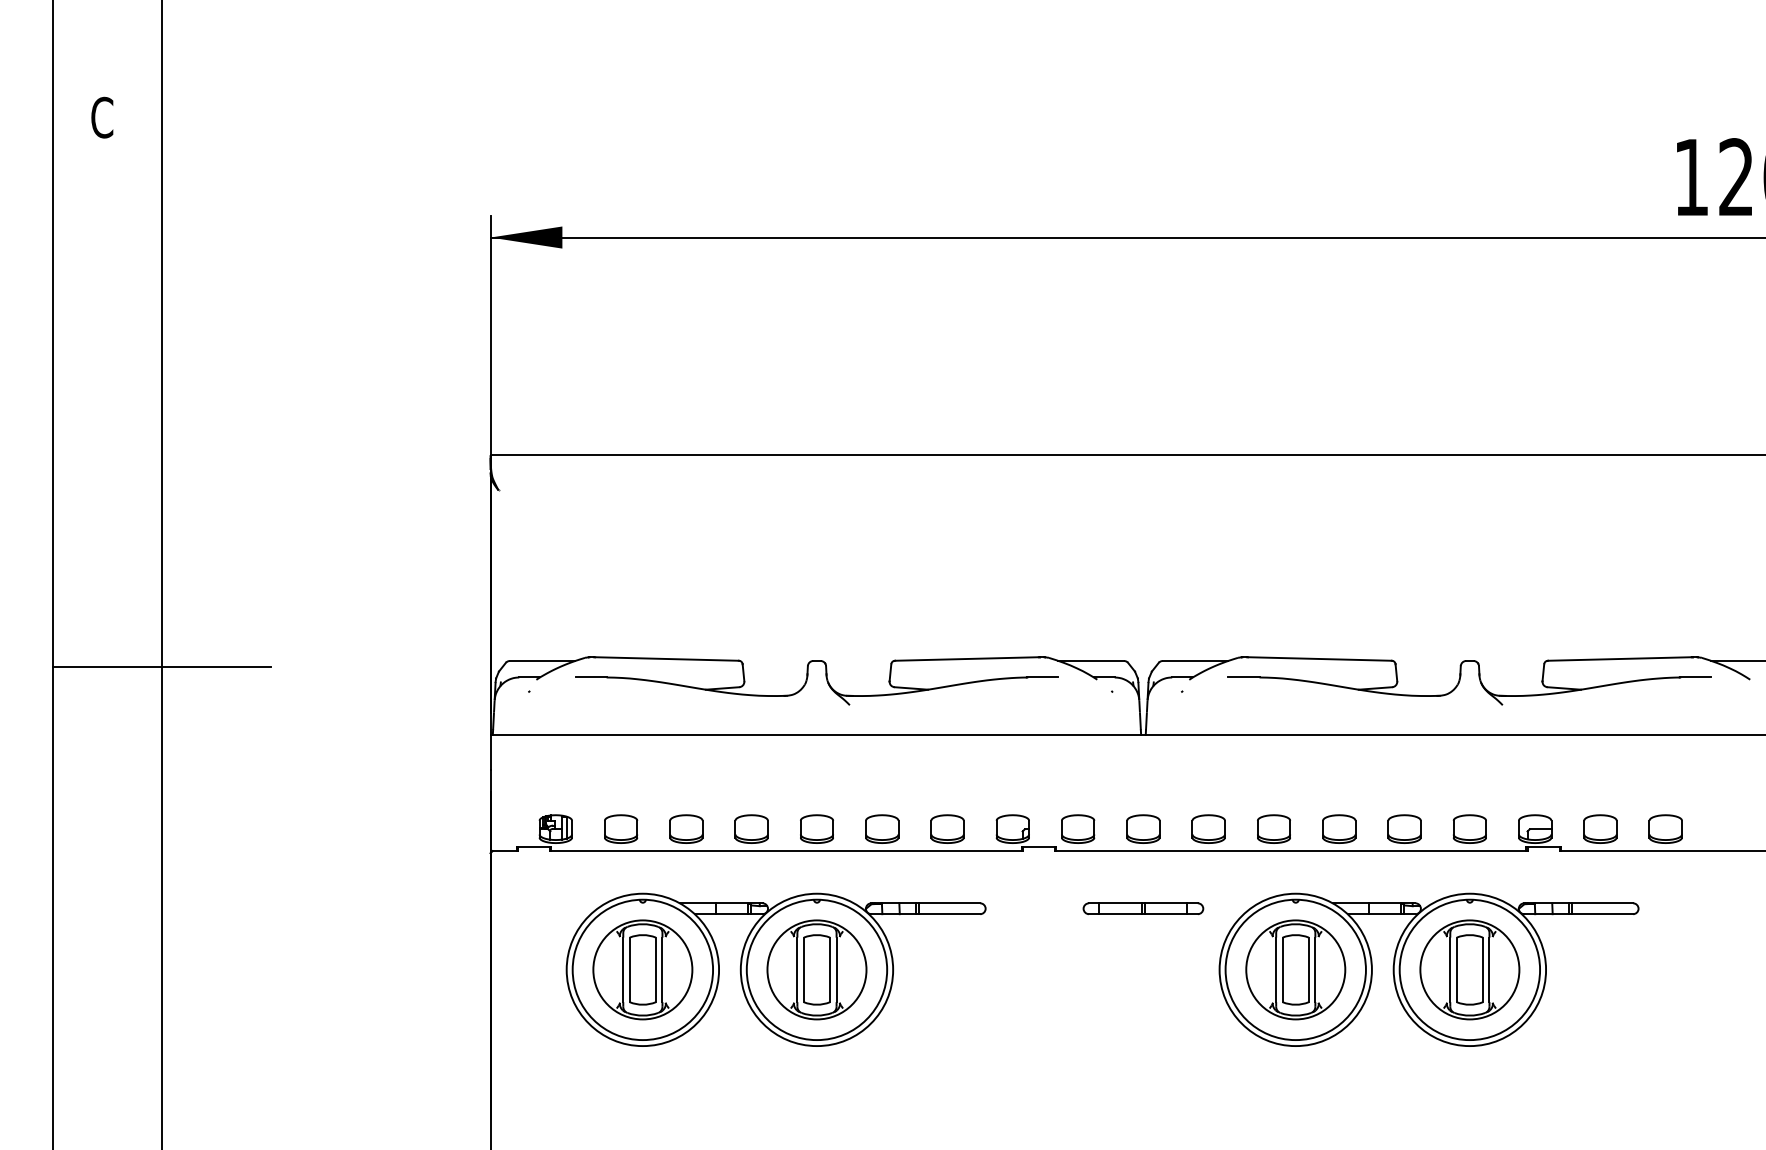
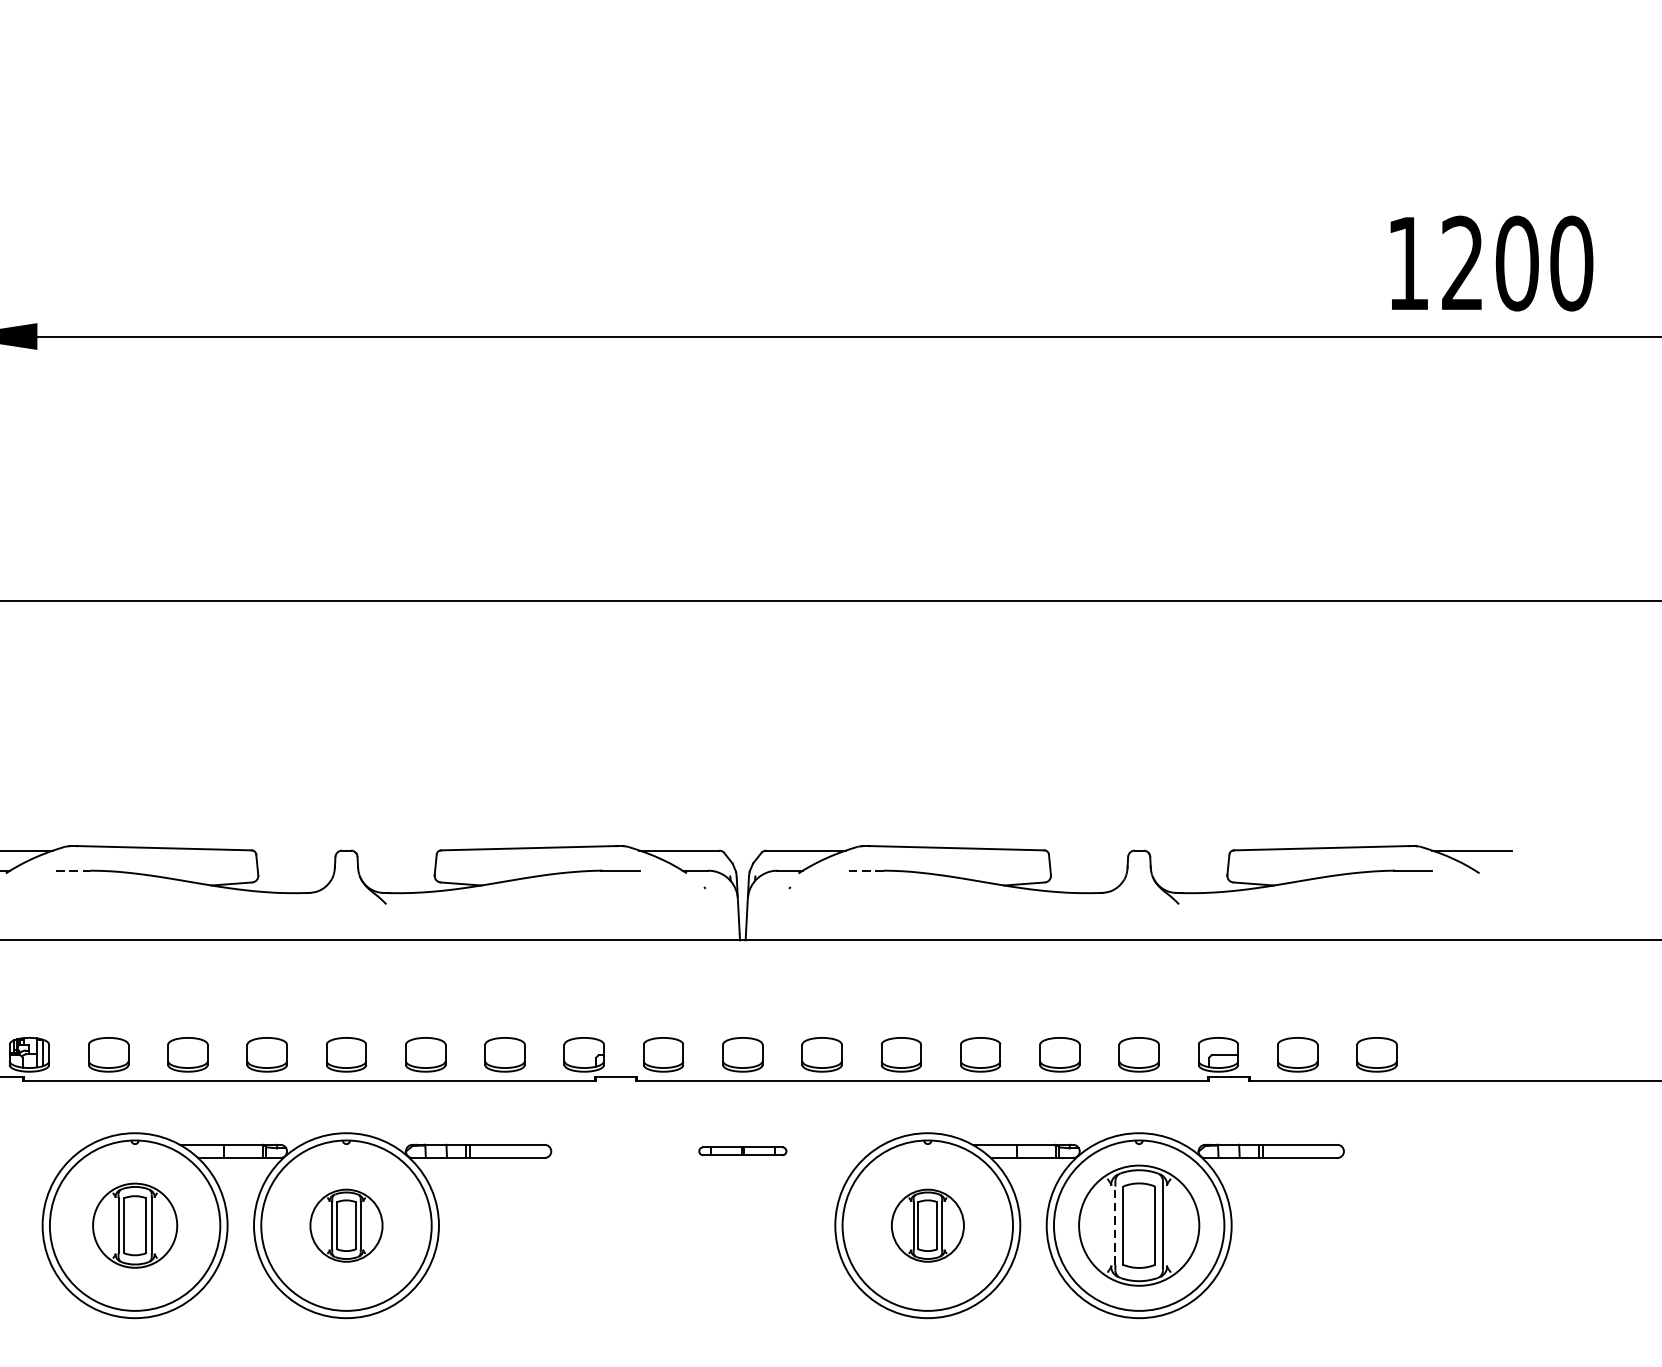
line: (591, 677) -> (72, 870), solid -> dashed
line: (1244, 677) -> (865, 870), solid -> dashed
part: (1143, 908) -> (742, 1151), size x0.6
part: (642, 969) -> (134, 1225), size x0.7
part: (816, 969) -> (345, 1225), size x0.6
part: (1295, 969) -> (927, 1225), size x0.6
line: (1450, 969) -> (1115, 1225), solid -> dashed

